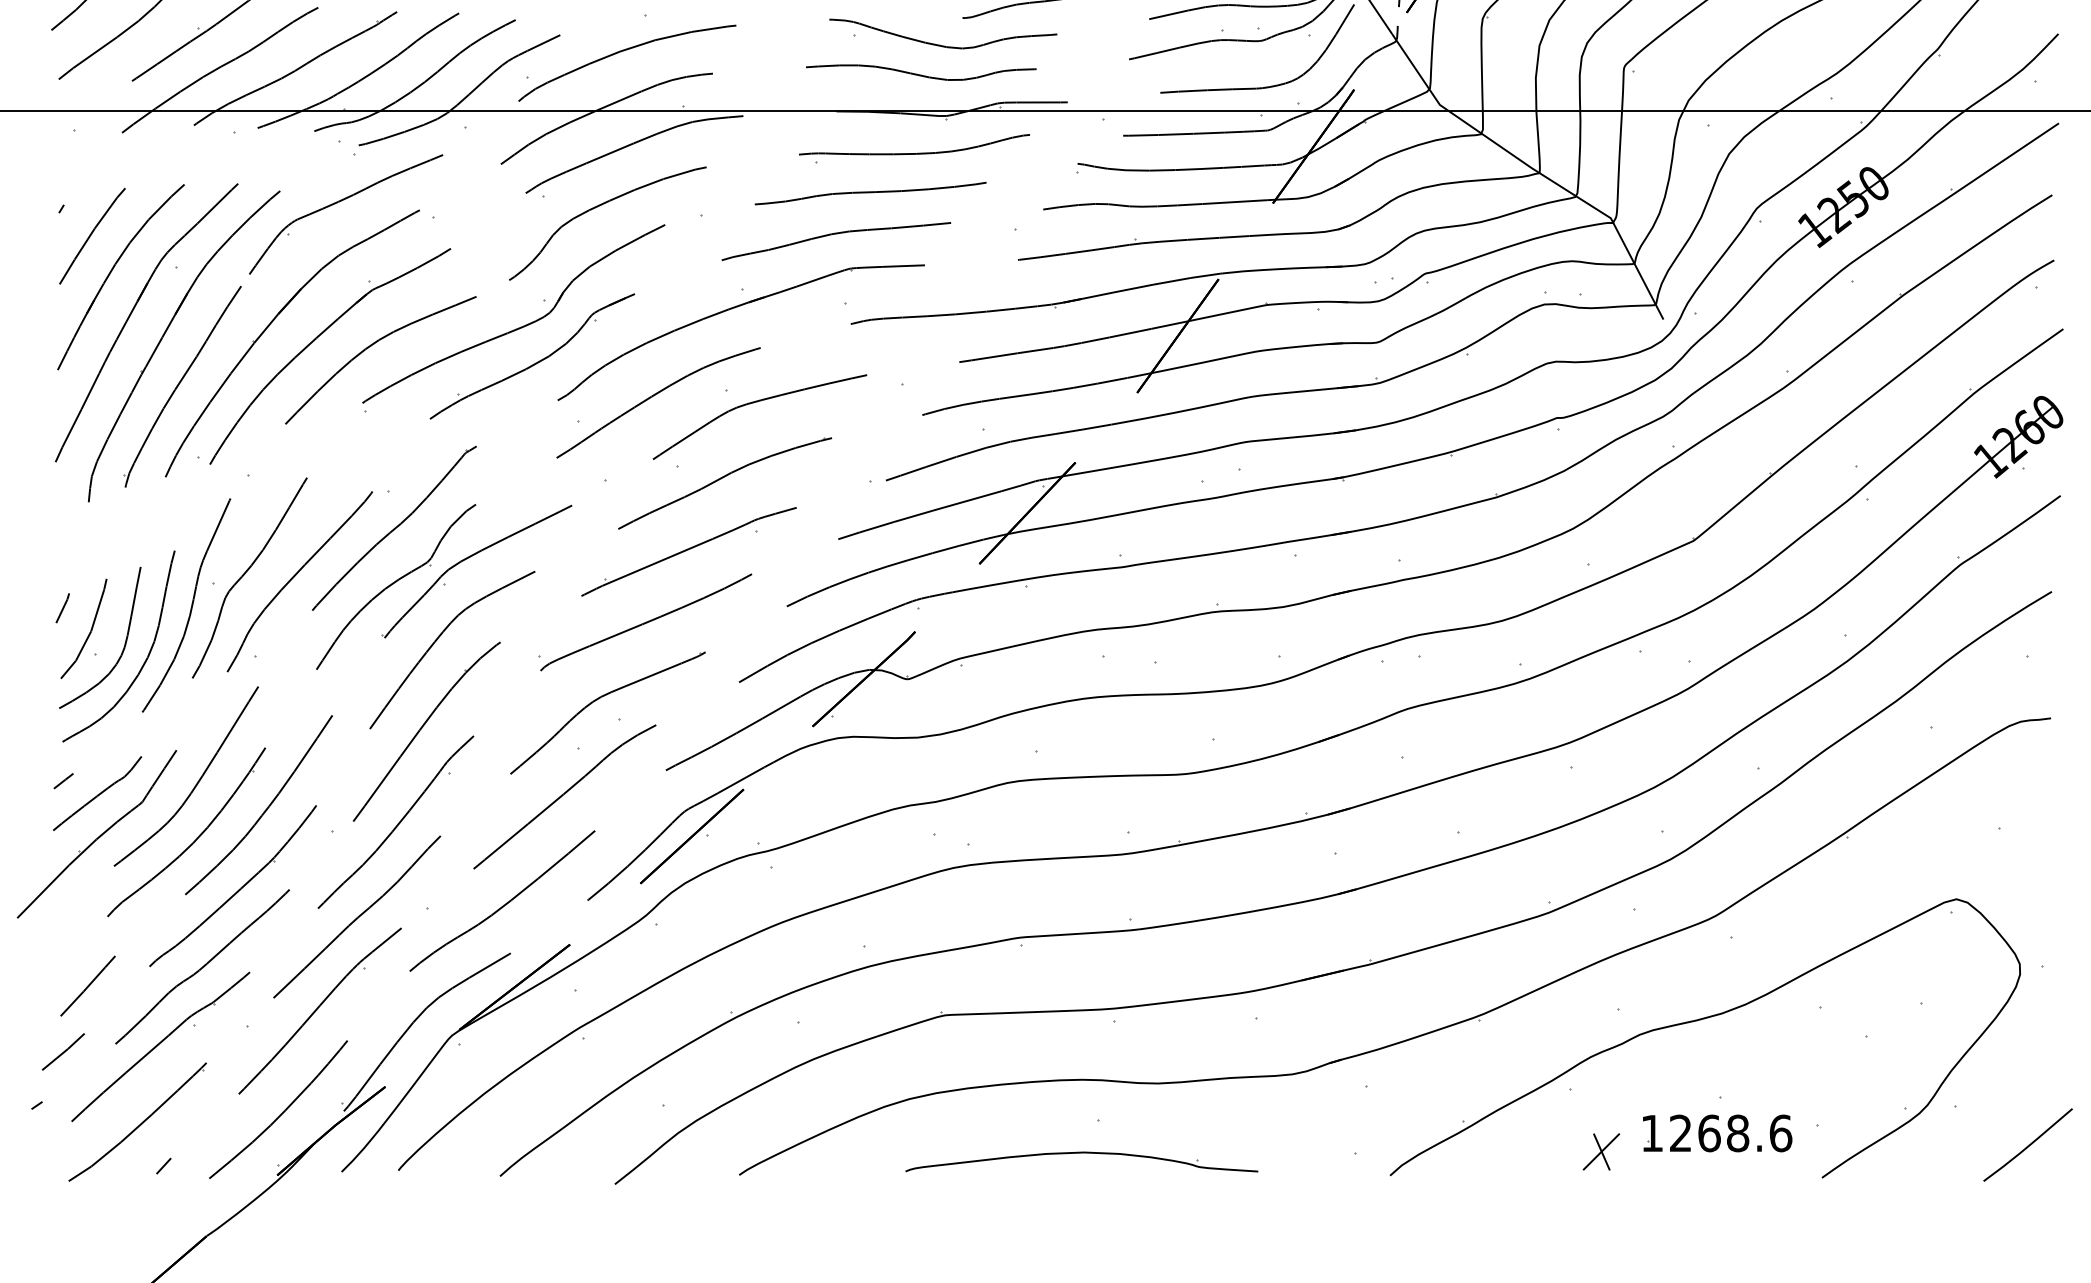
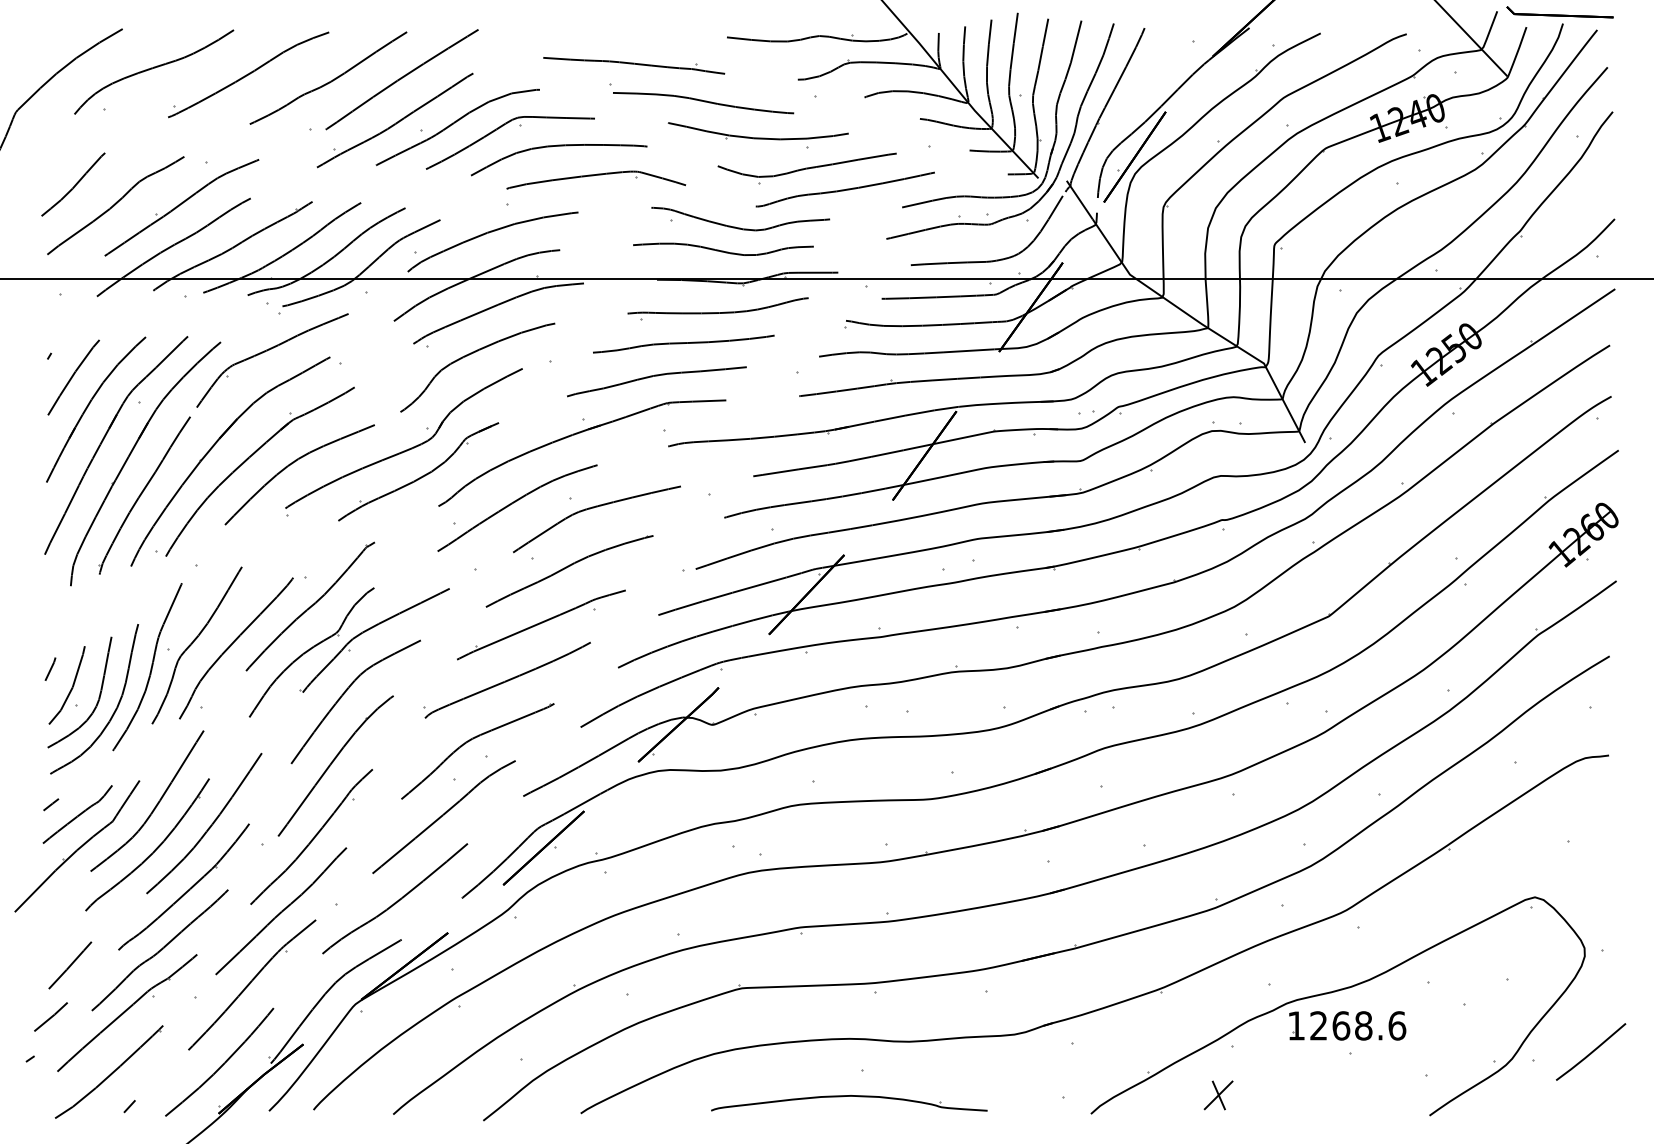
part: (1717, 1132) -> (1347, 1025), moved
line: (2028, 1144) -> (1591, 1051), moved
part: (1601, 1152) -> (1218, 1095), moved

